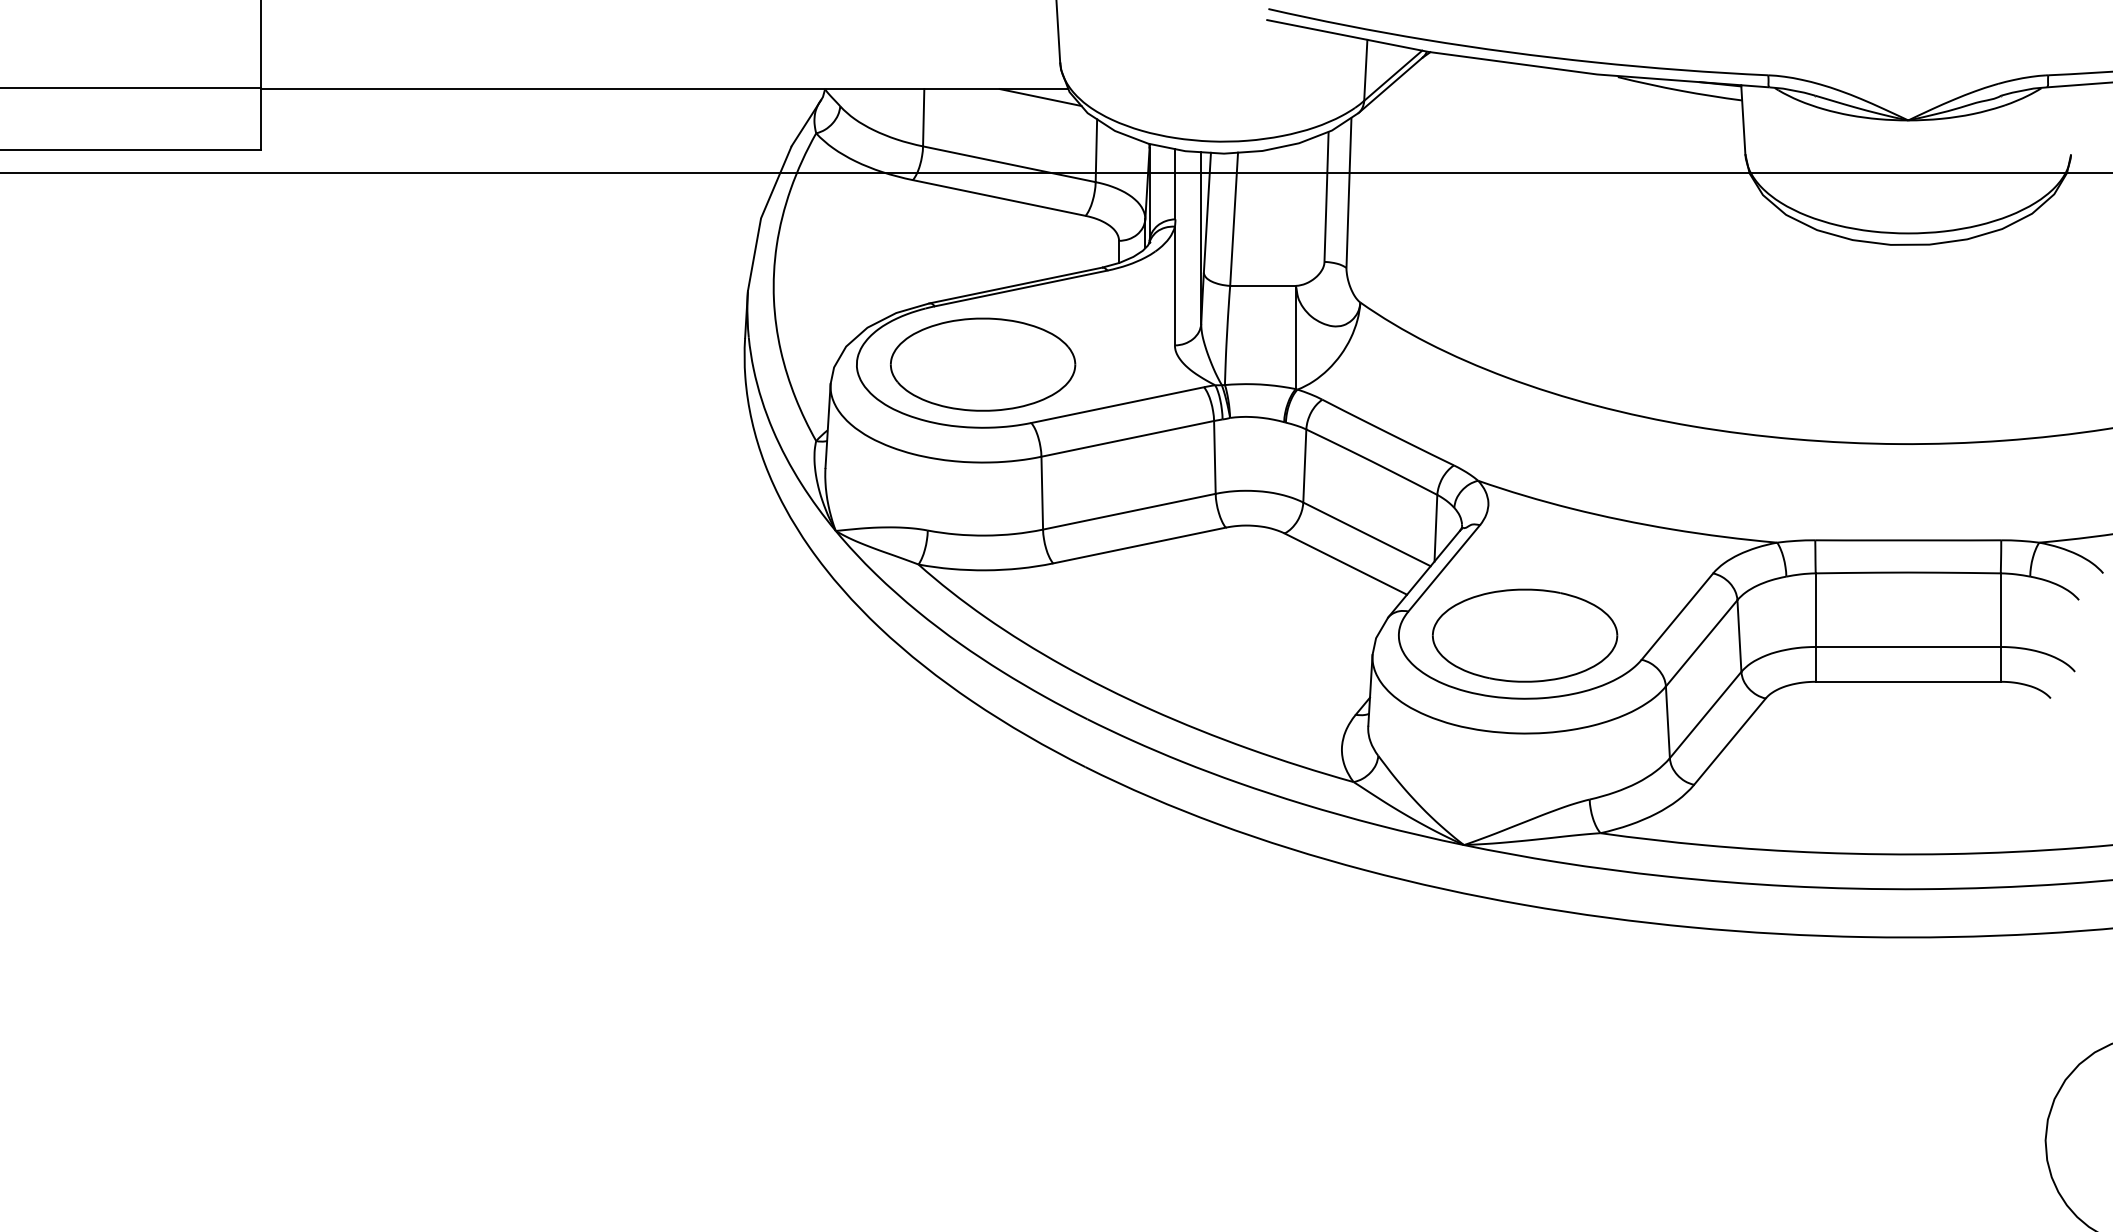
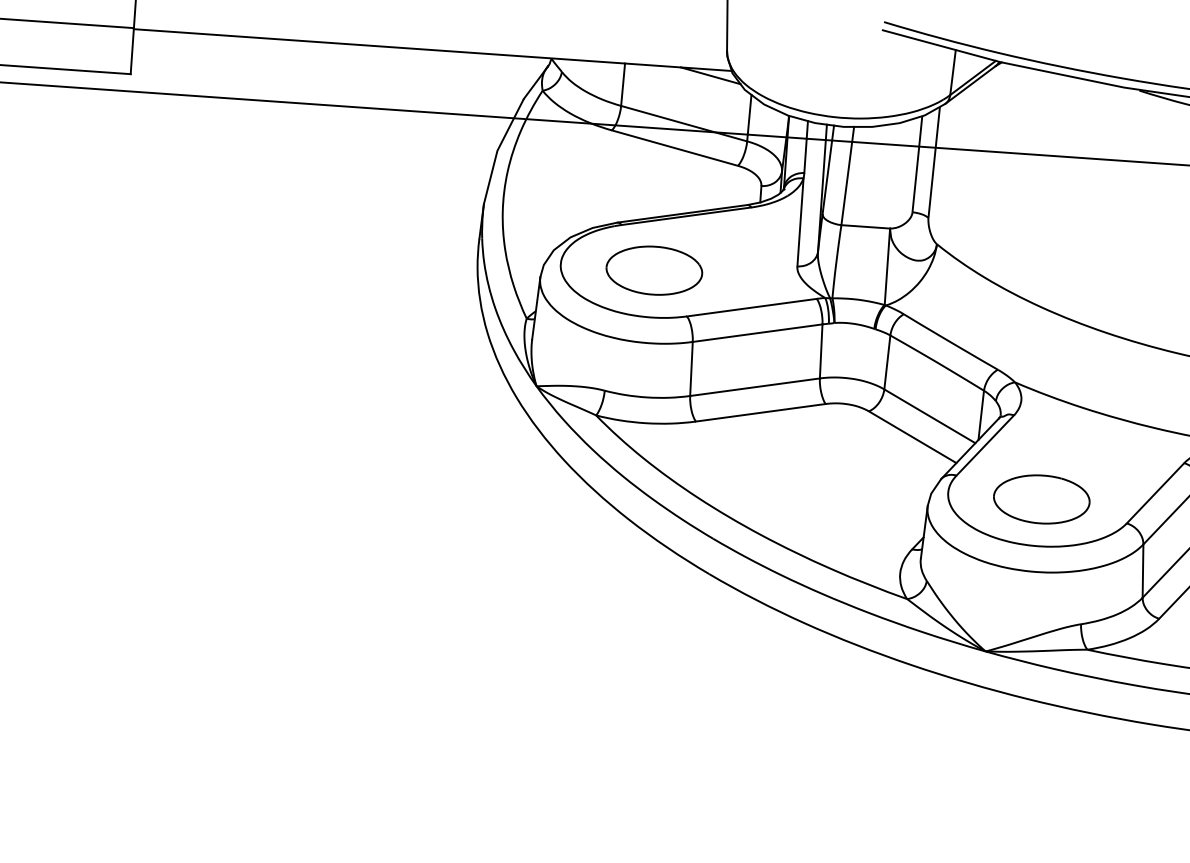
part: (983, 364) -> (654, 270), size x0.7
part: (1525, 635) -> (1042, 499), size x0.7

